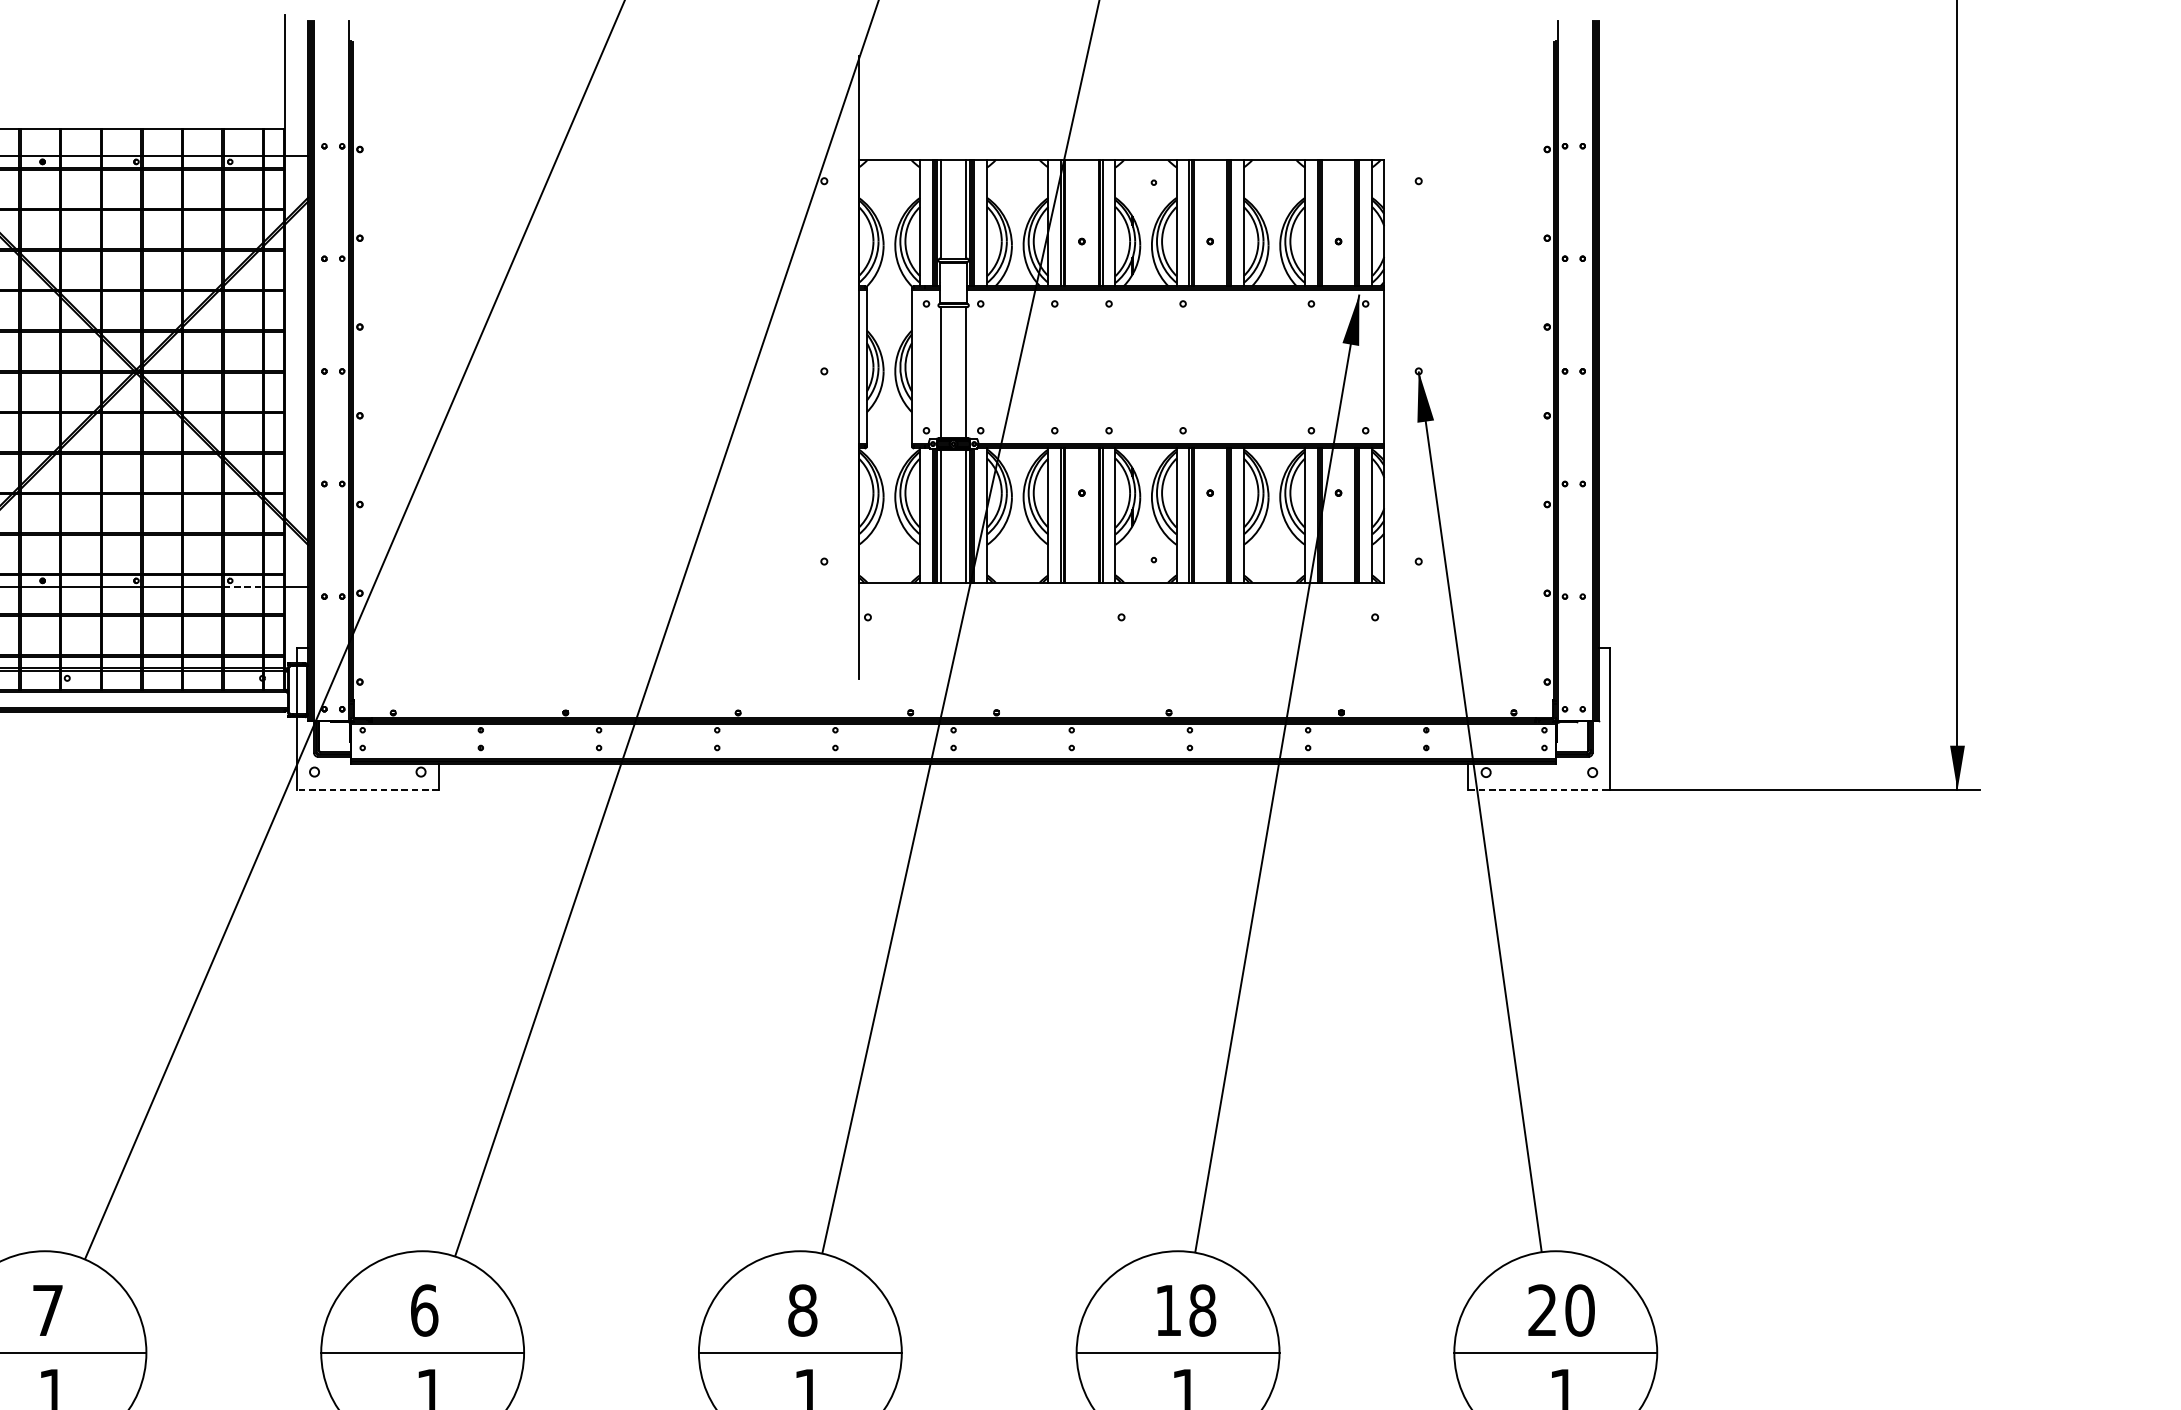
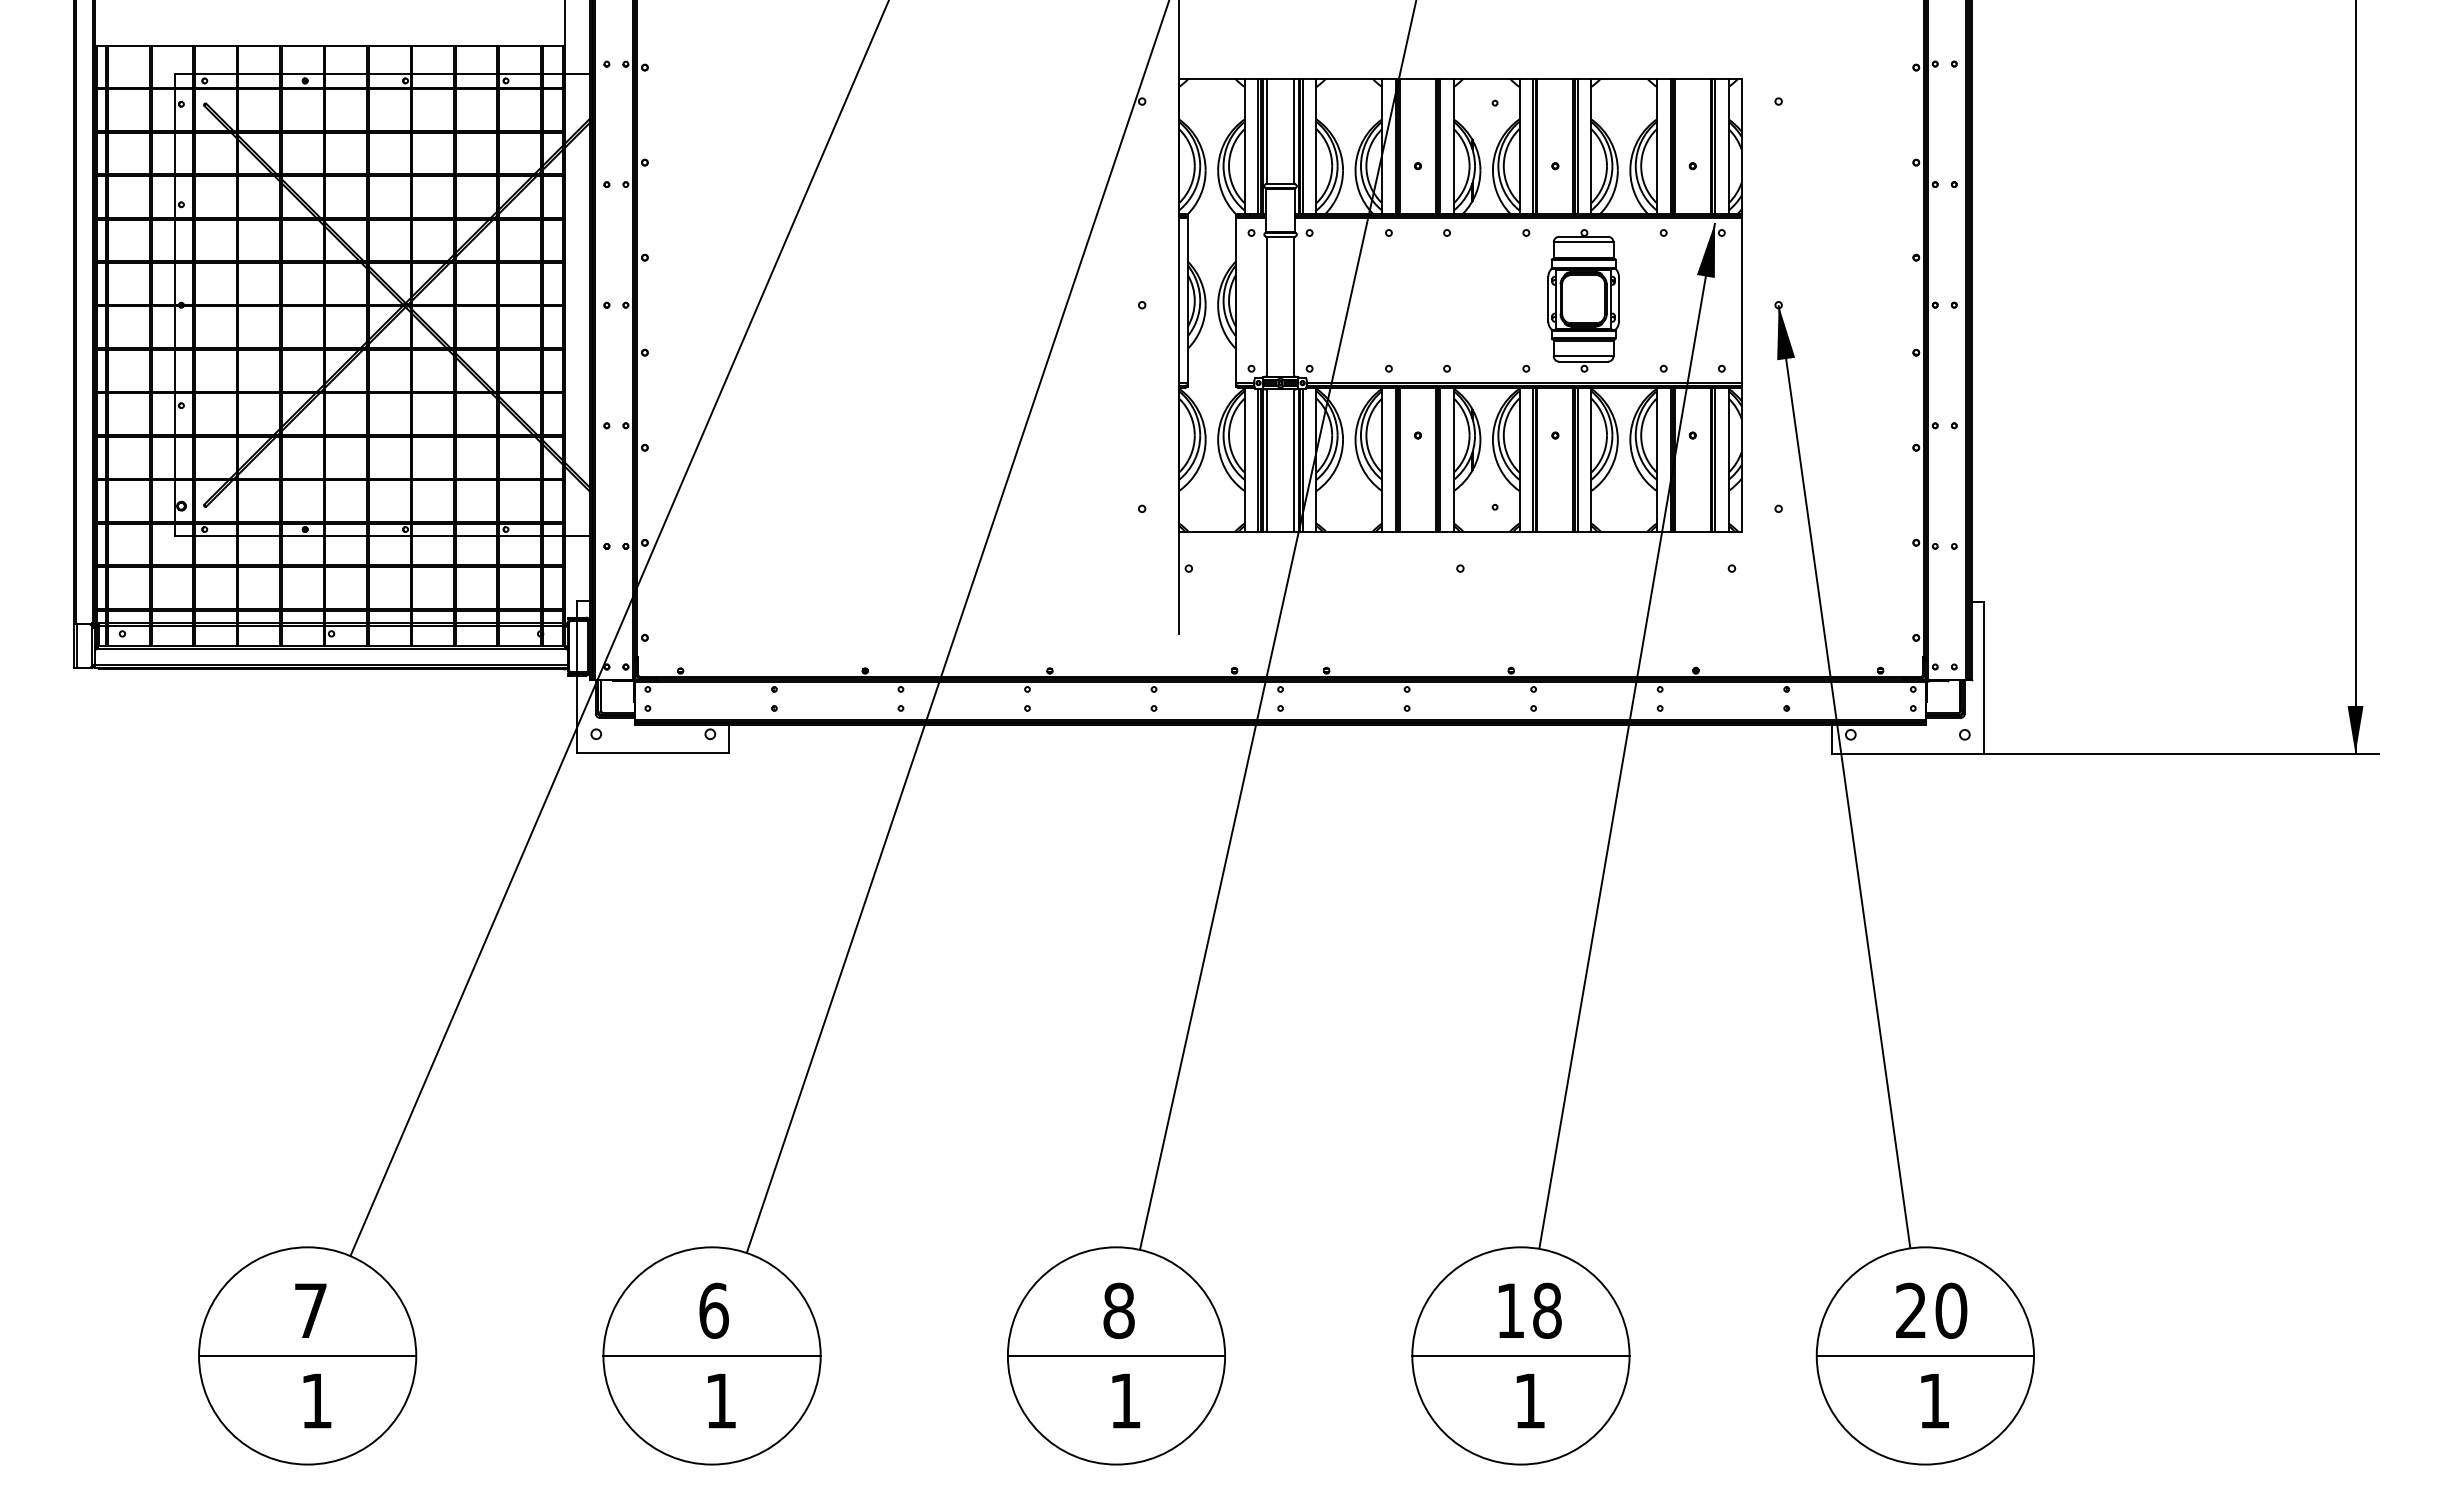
part: (1236, 366) -> (1583, 300), added
line: (243, 587) -> (520, 536), dashed -> solid
line: (367, 790) -> (652, 753), dashed -> solid
line: (1540, 790) -> (1908, 753), dashed -> solid

